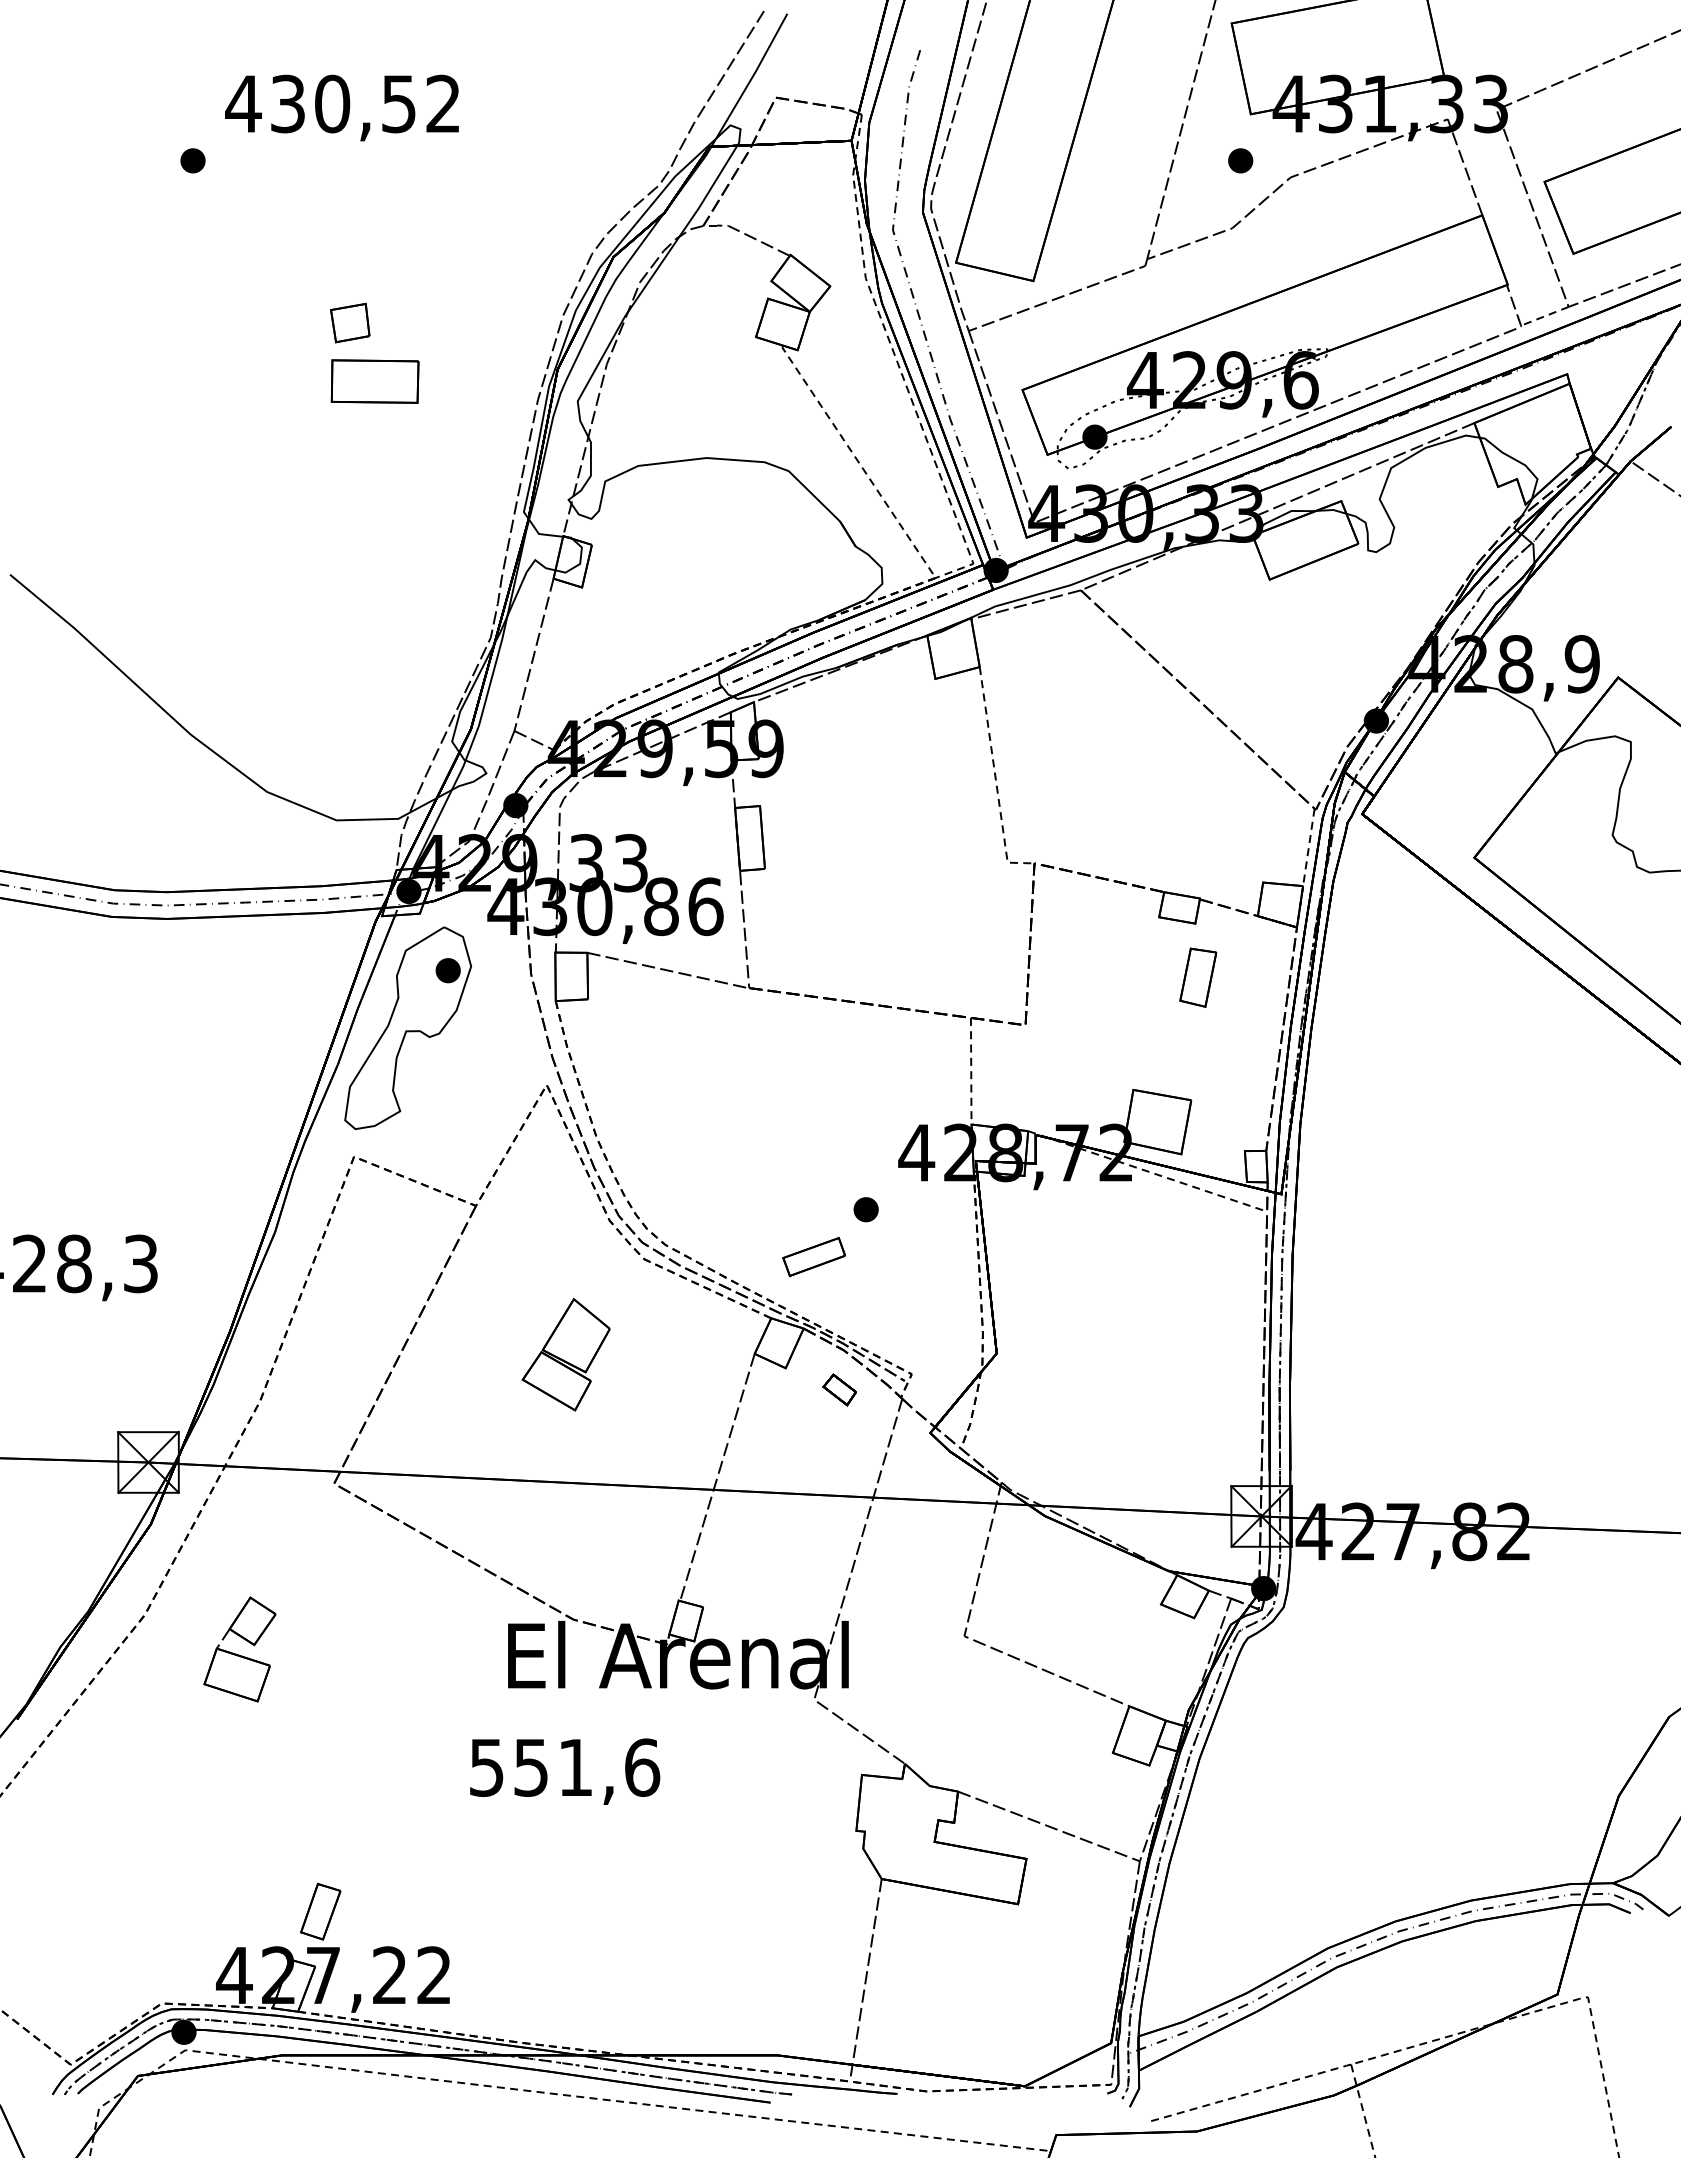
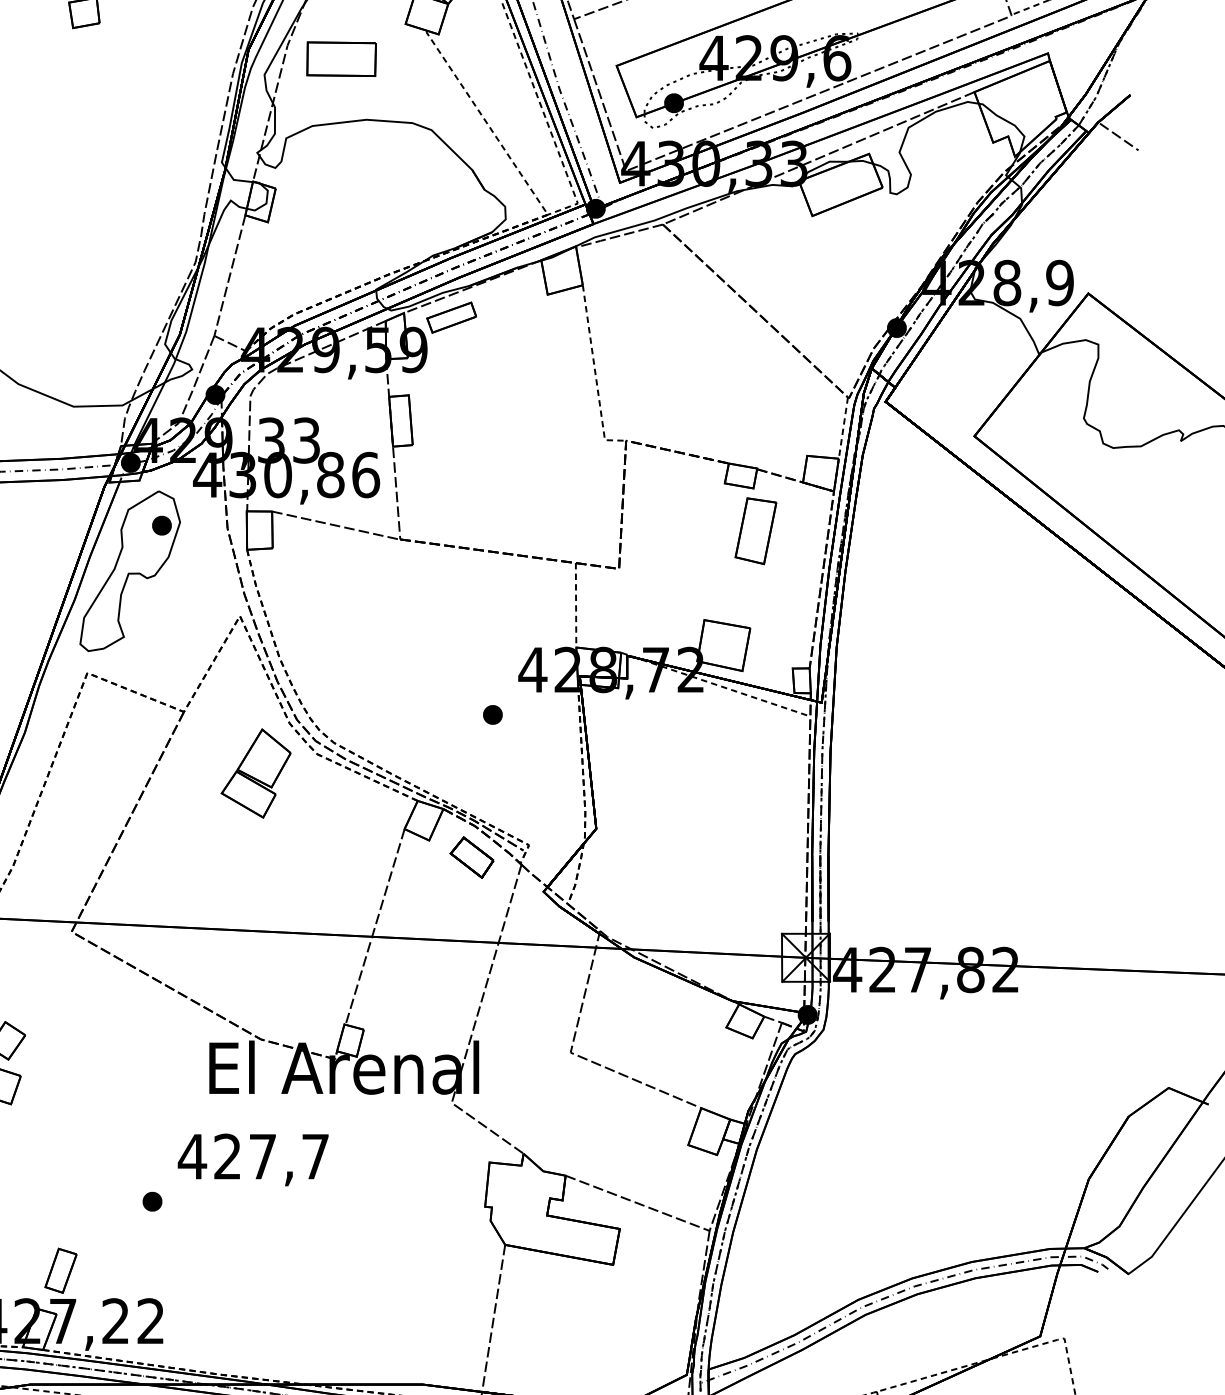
part: (374, 381) -> (341, 59), moved
part: (1197, 977) -> (755, 531), size x1.43
part: (813, 1257) -> (451, 318), moved
part: (565, 1354) -> (255, 773), moved
part: (839, 1389) -> (471, 857), size x1.67
text: (564, 1767) -> (254, 1156), 551,6 -> 427,7
part: (435, 1824) -> (151, 1201), added

